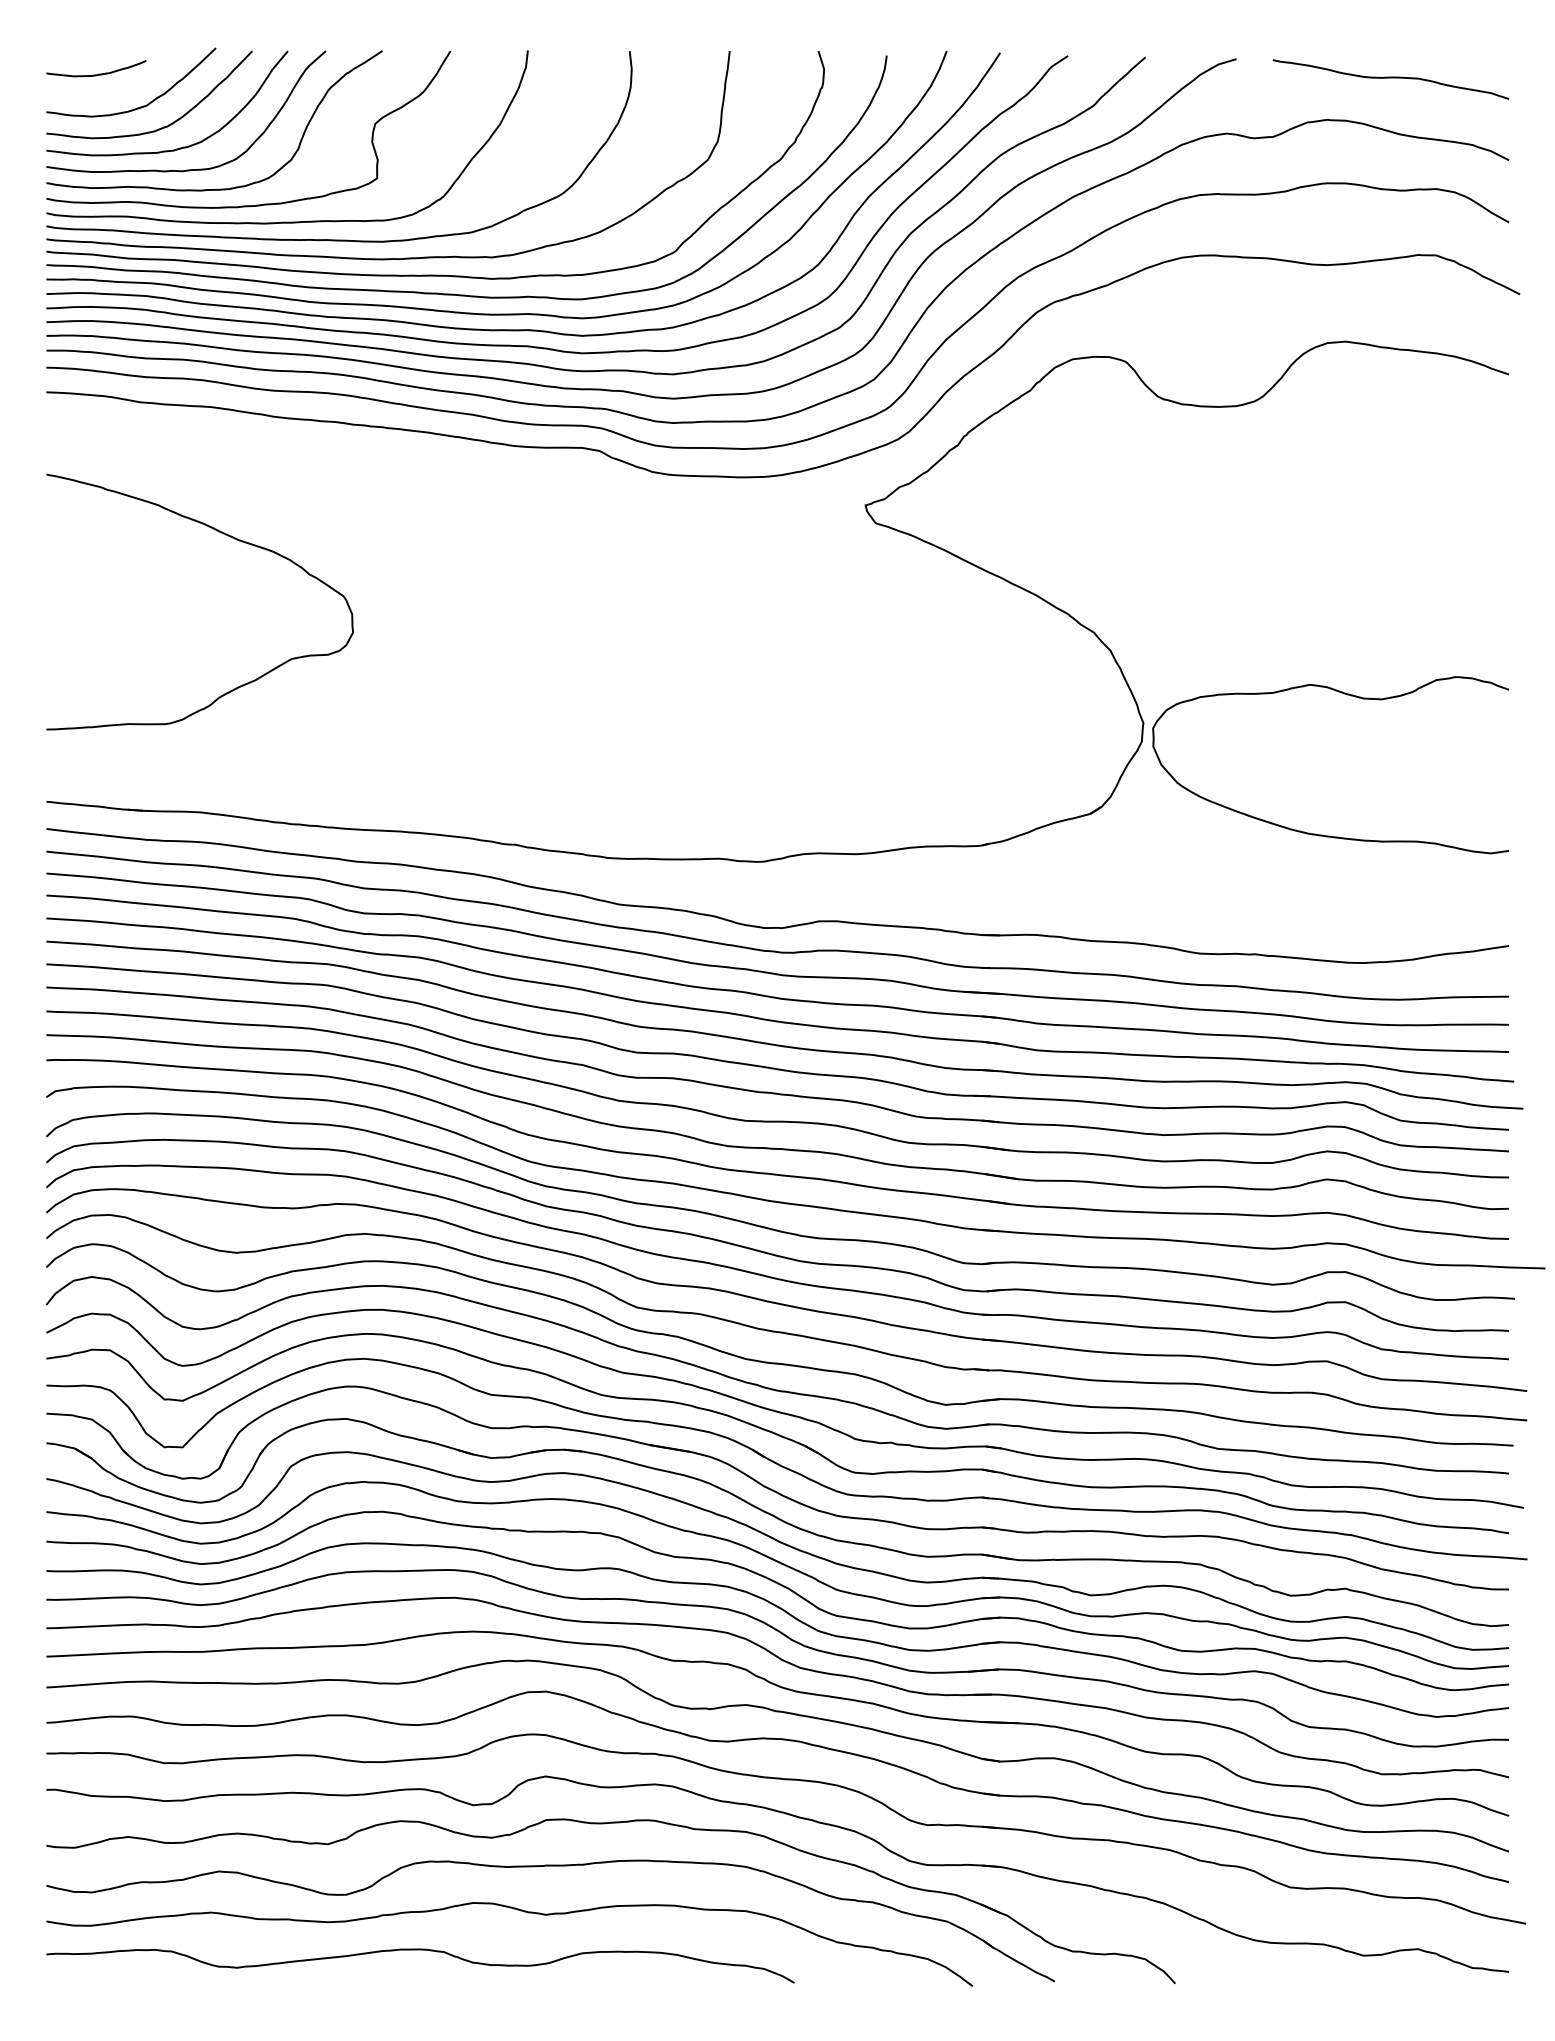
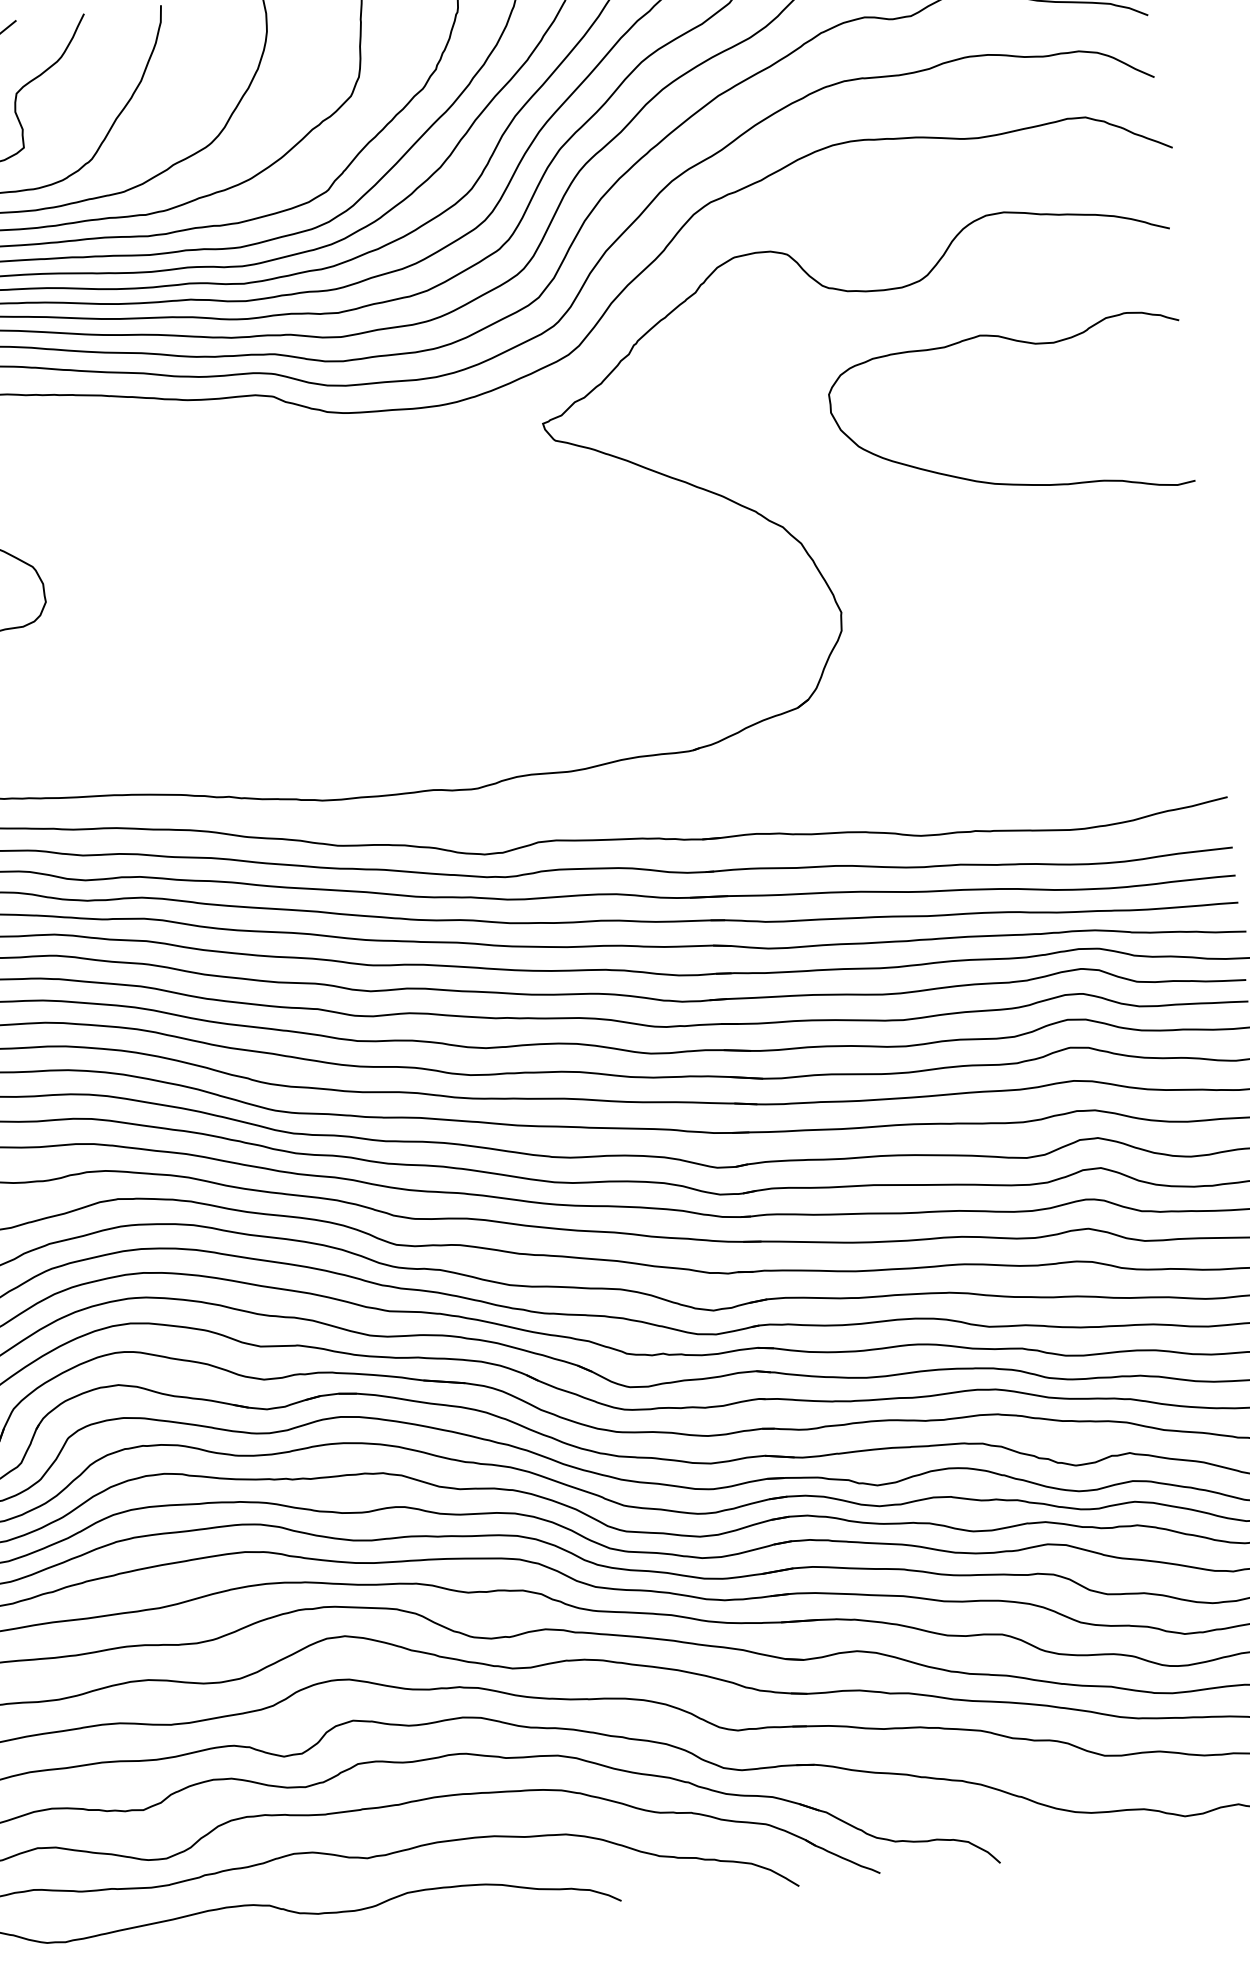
curve: (1322, 834) -> (1008, 483), moved

